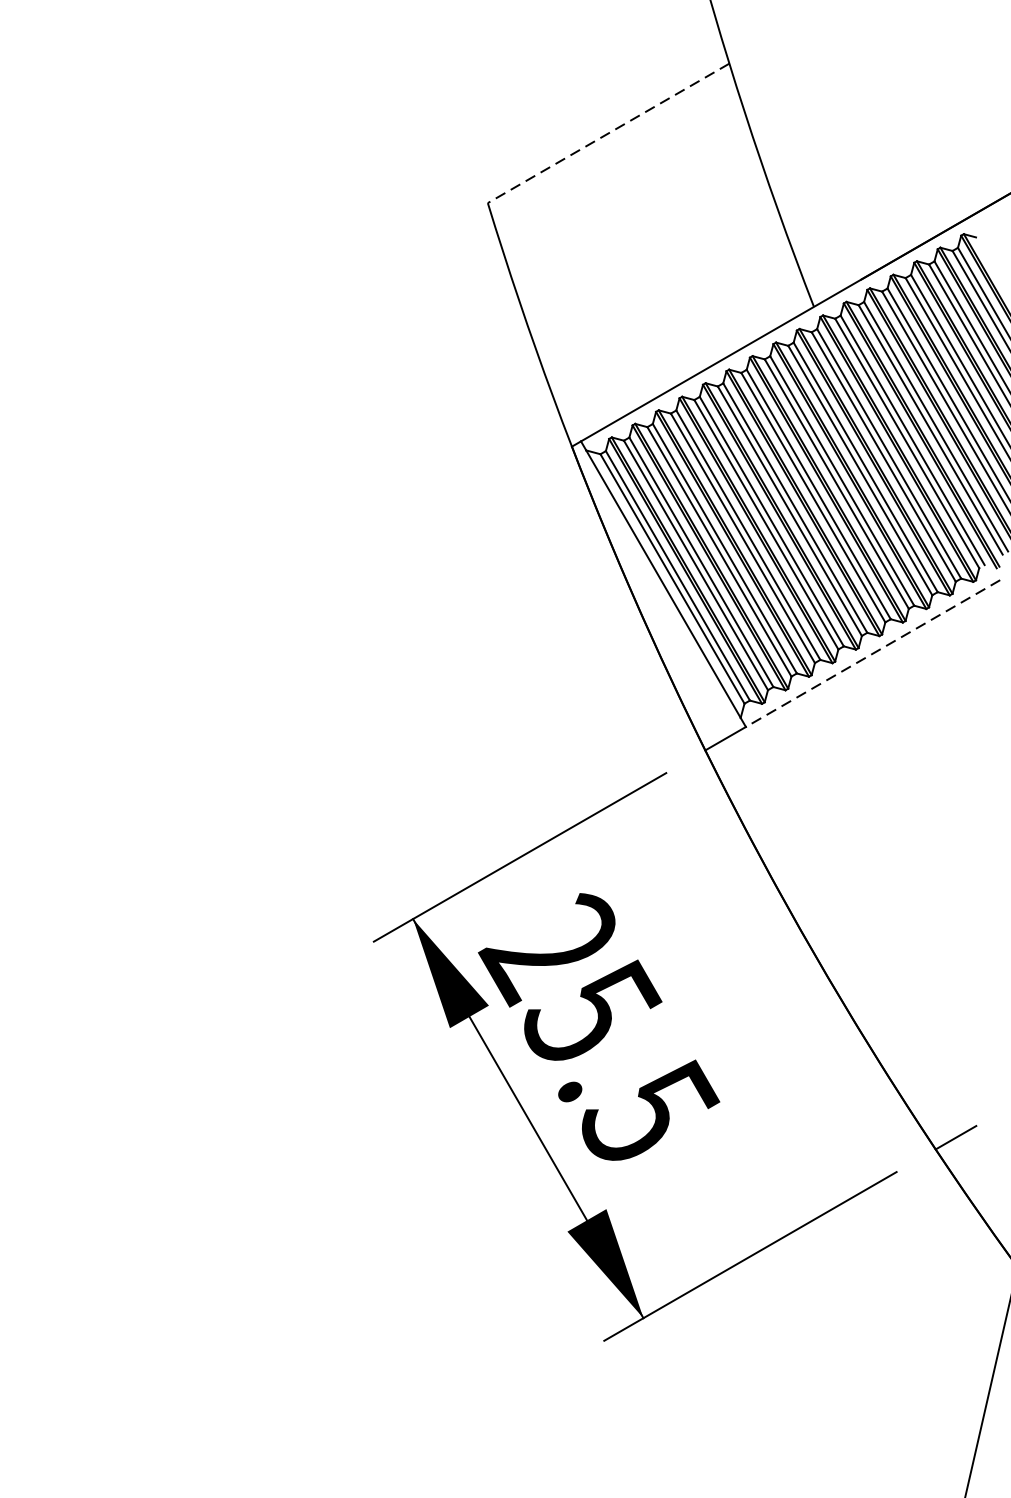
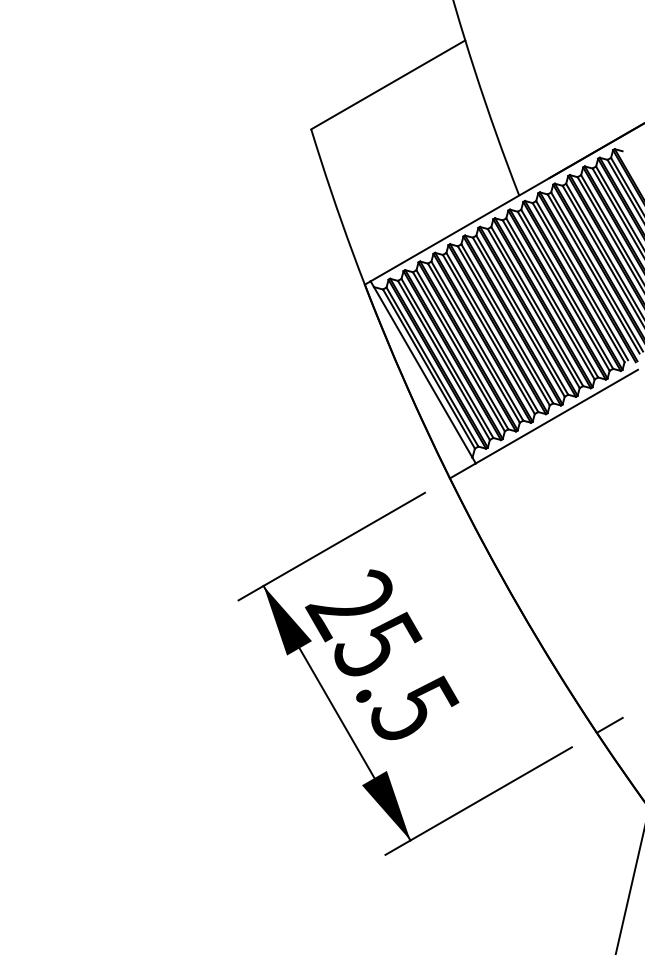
line: (608, 132) -> (388, 84), dashed -> solid
line: (872, 653) -> (556, 416), dashed -> solid

